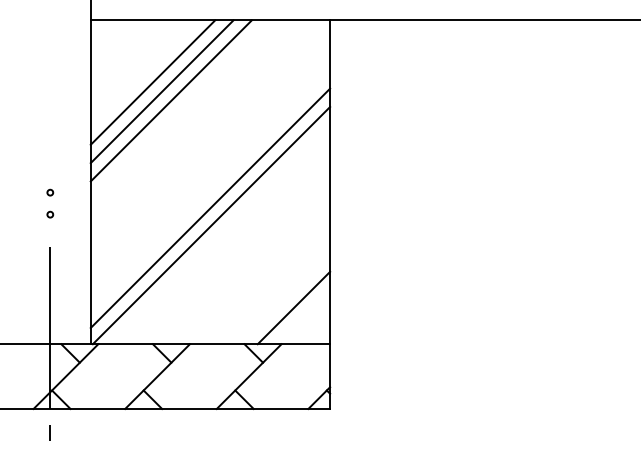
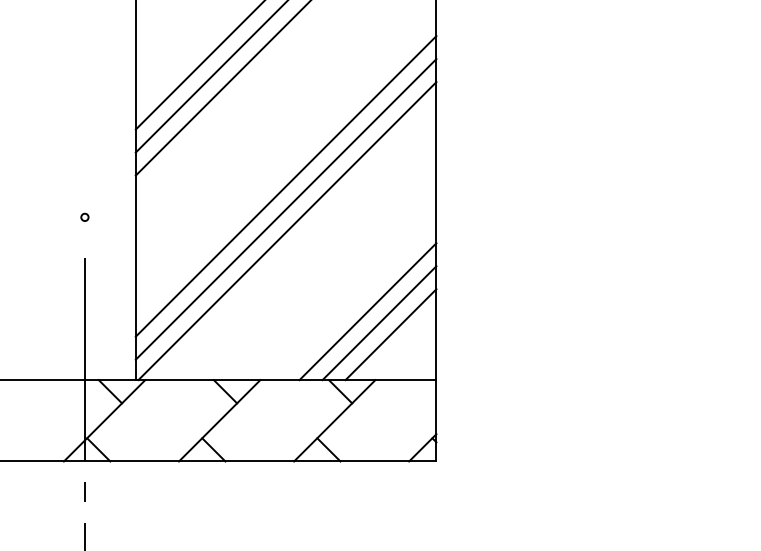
line: (210, 189) -> (286, 185), added
circle: (50, 192) -> (85, 189), removed
line: (275, 289) -> (367, 311), added
line: (284, 298) -> (379, 322), added

